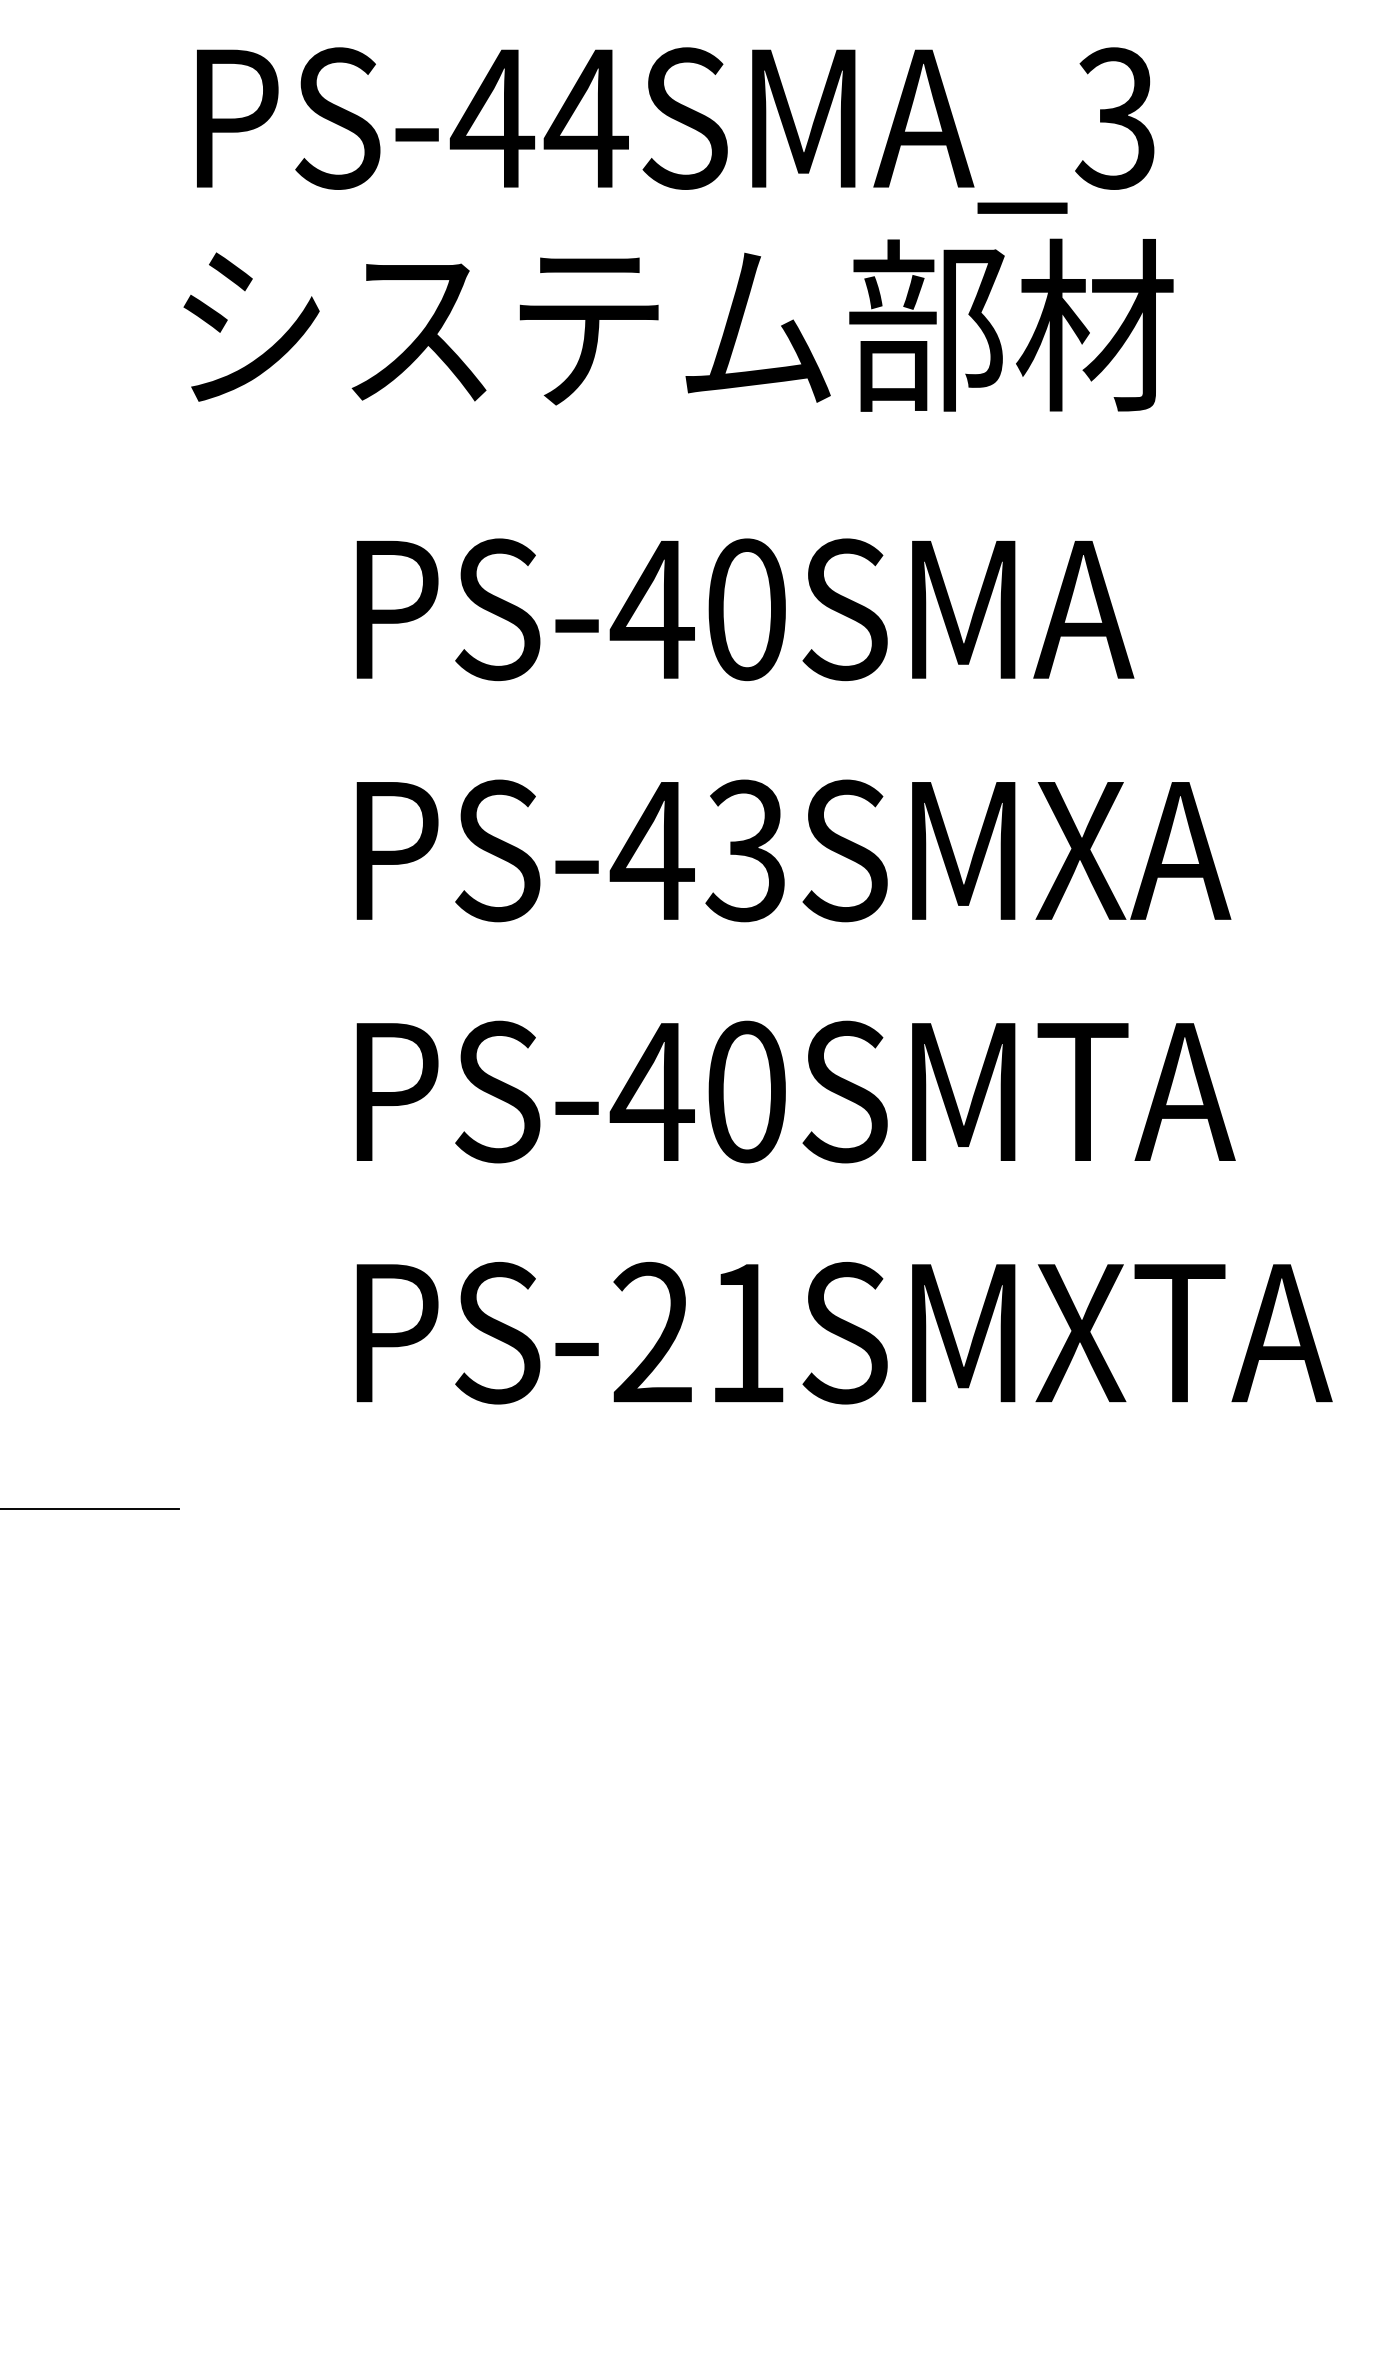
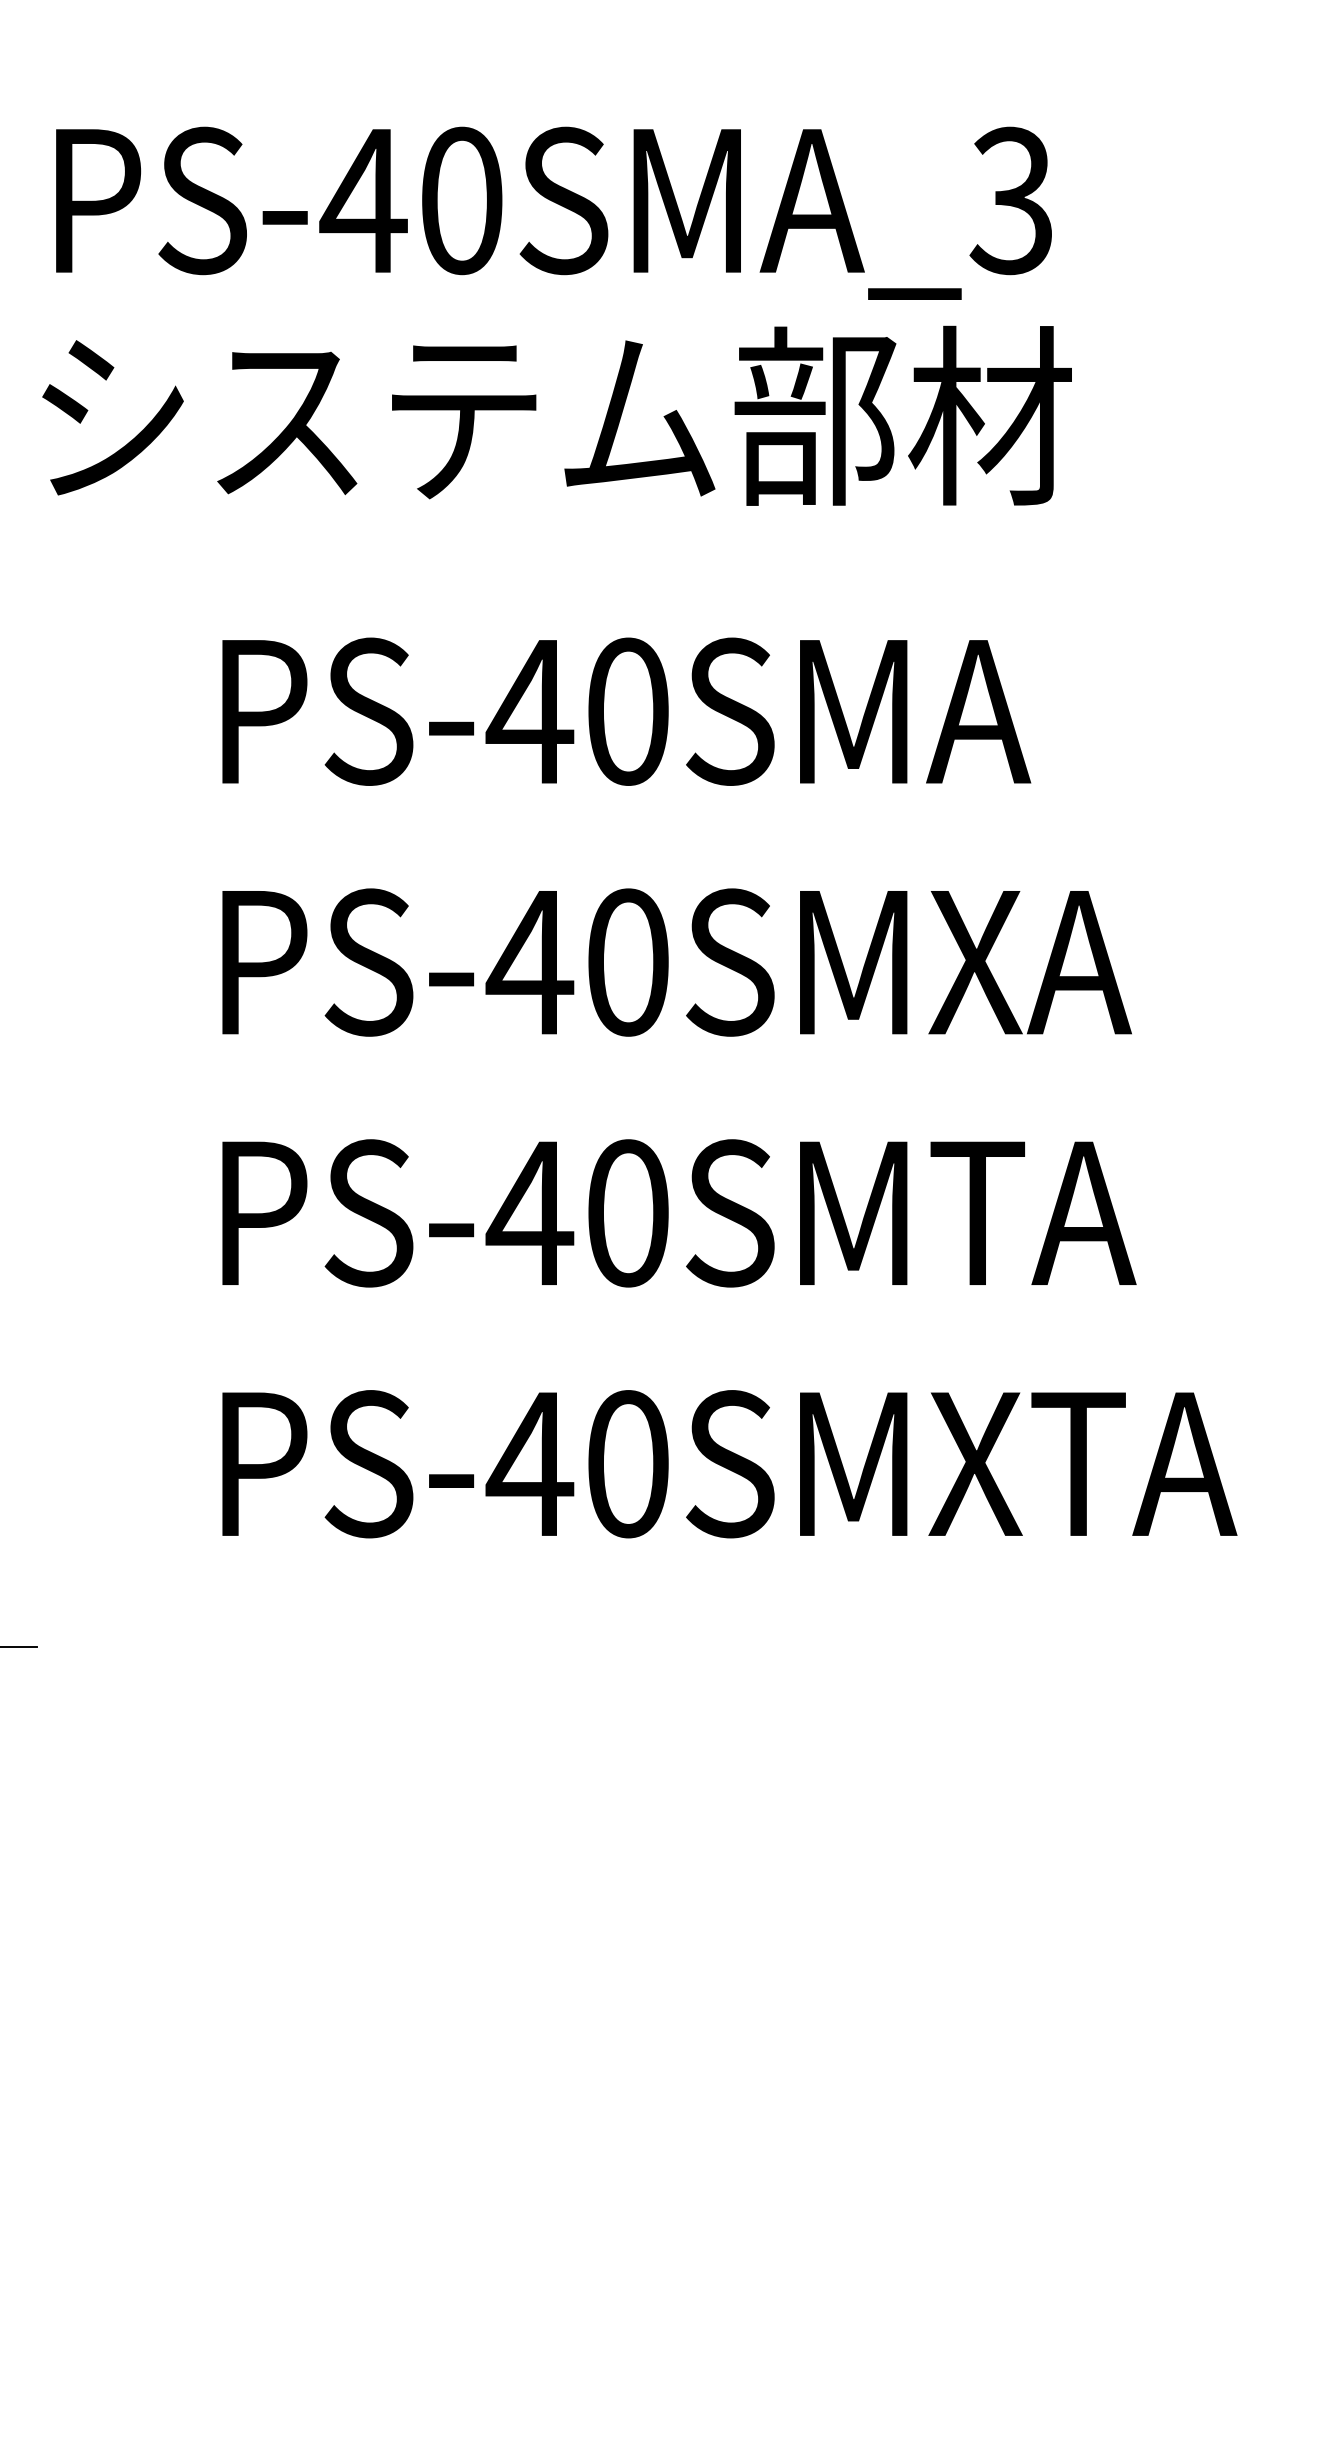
text: (585, 118) -> (460, 200), PS-44SMA_3 -> PS-40SMA_3
text: (745, 850) -> (626, 962), PS-43SMXA -> PS-40SMXA
text: (697, 1332) -> (576, 1463), PS-21SMXTA -> PS-40SMXTA

